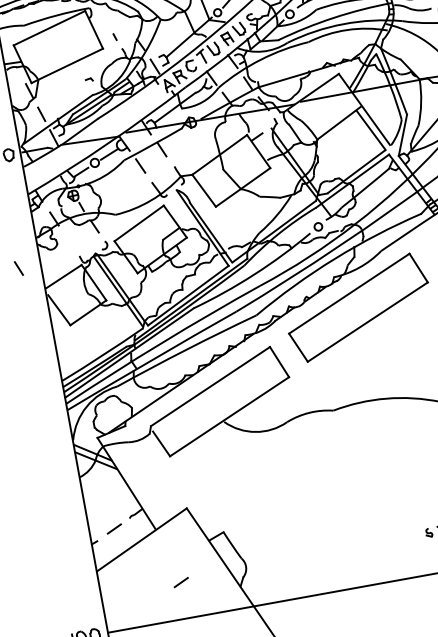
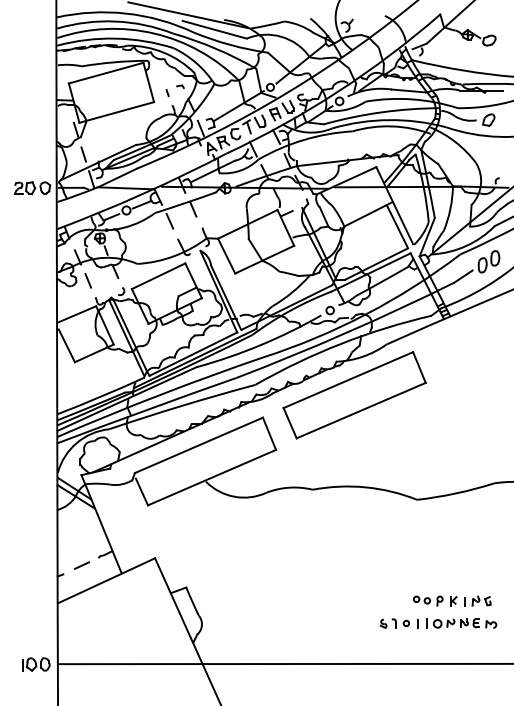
part: (89, 79) -> (180, 86), moved
line: (18, 268) -> (87, 280), moved
line: (180, 582) -> (136, 628), removed

